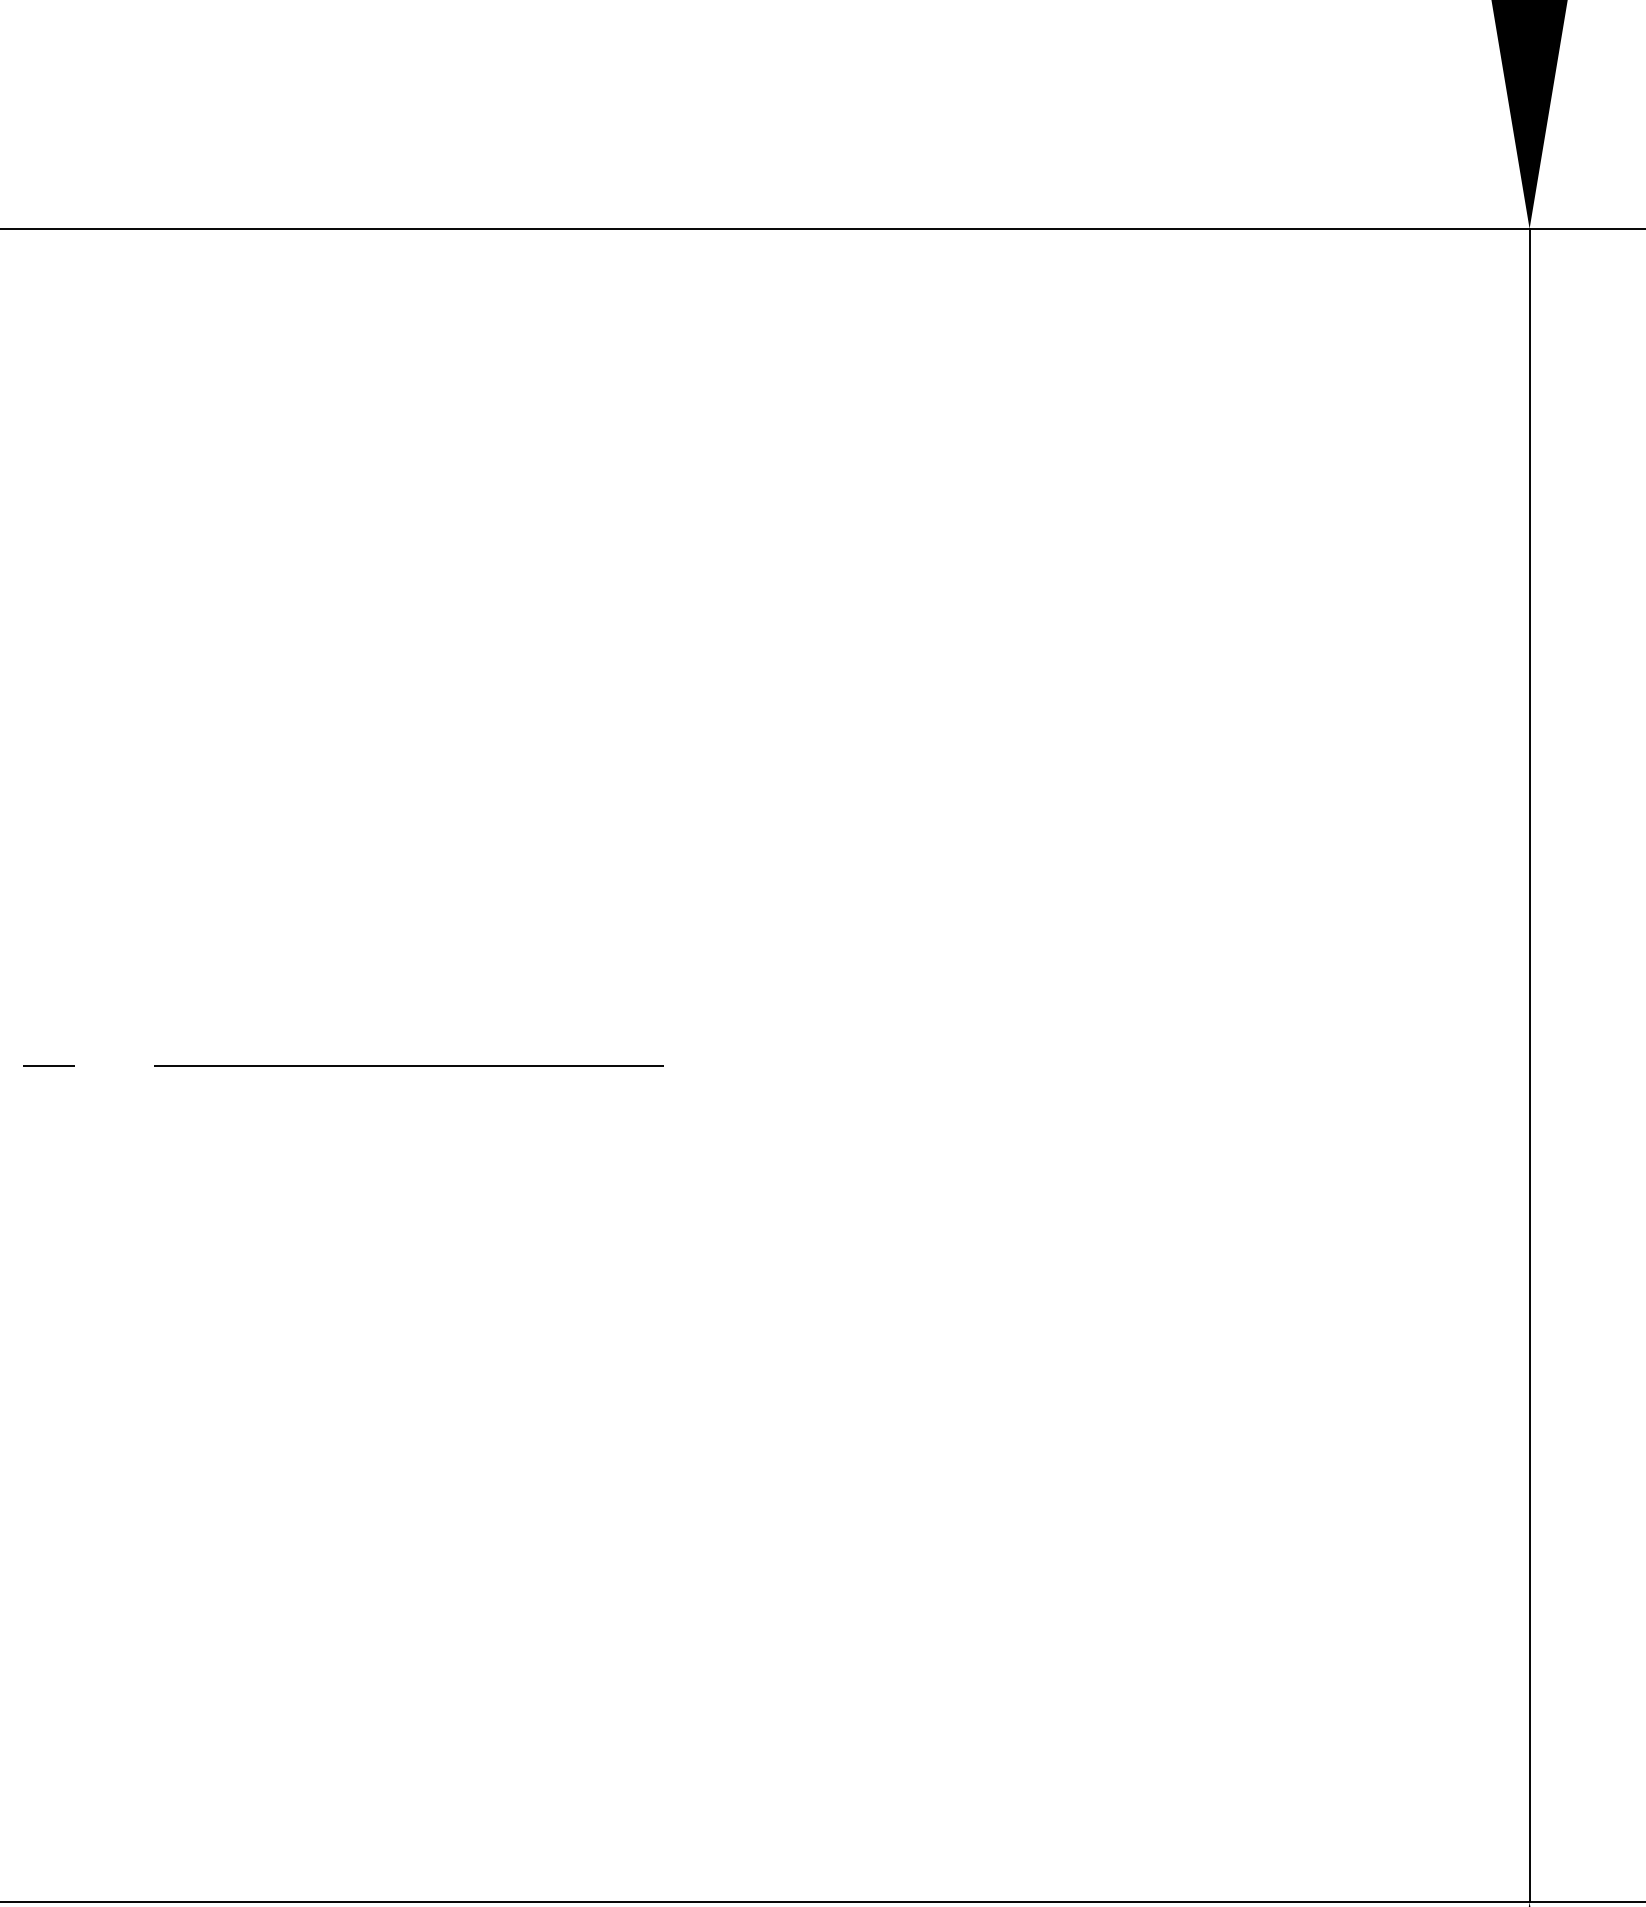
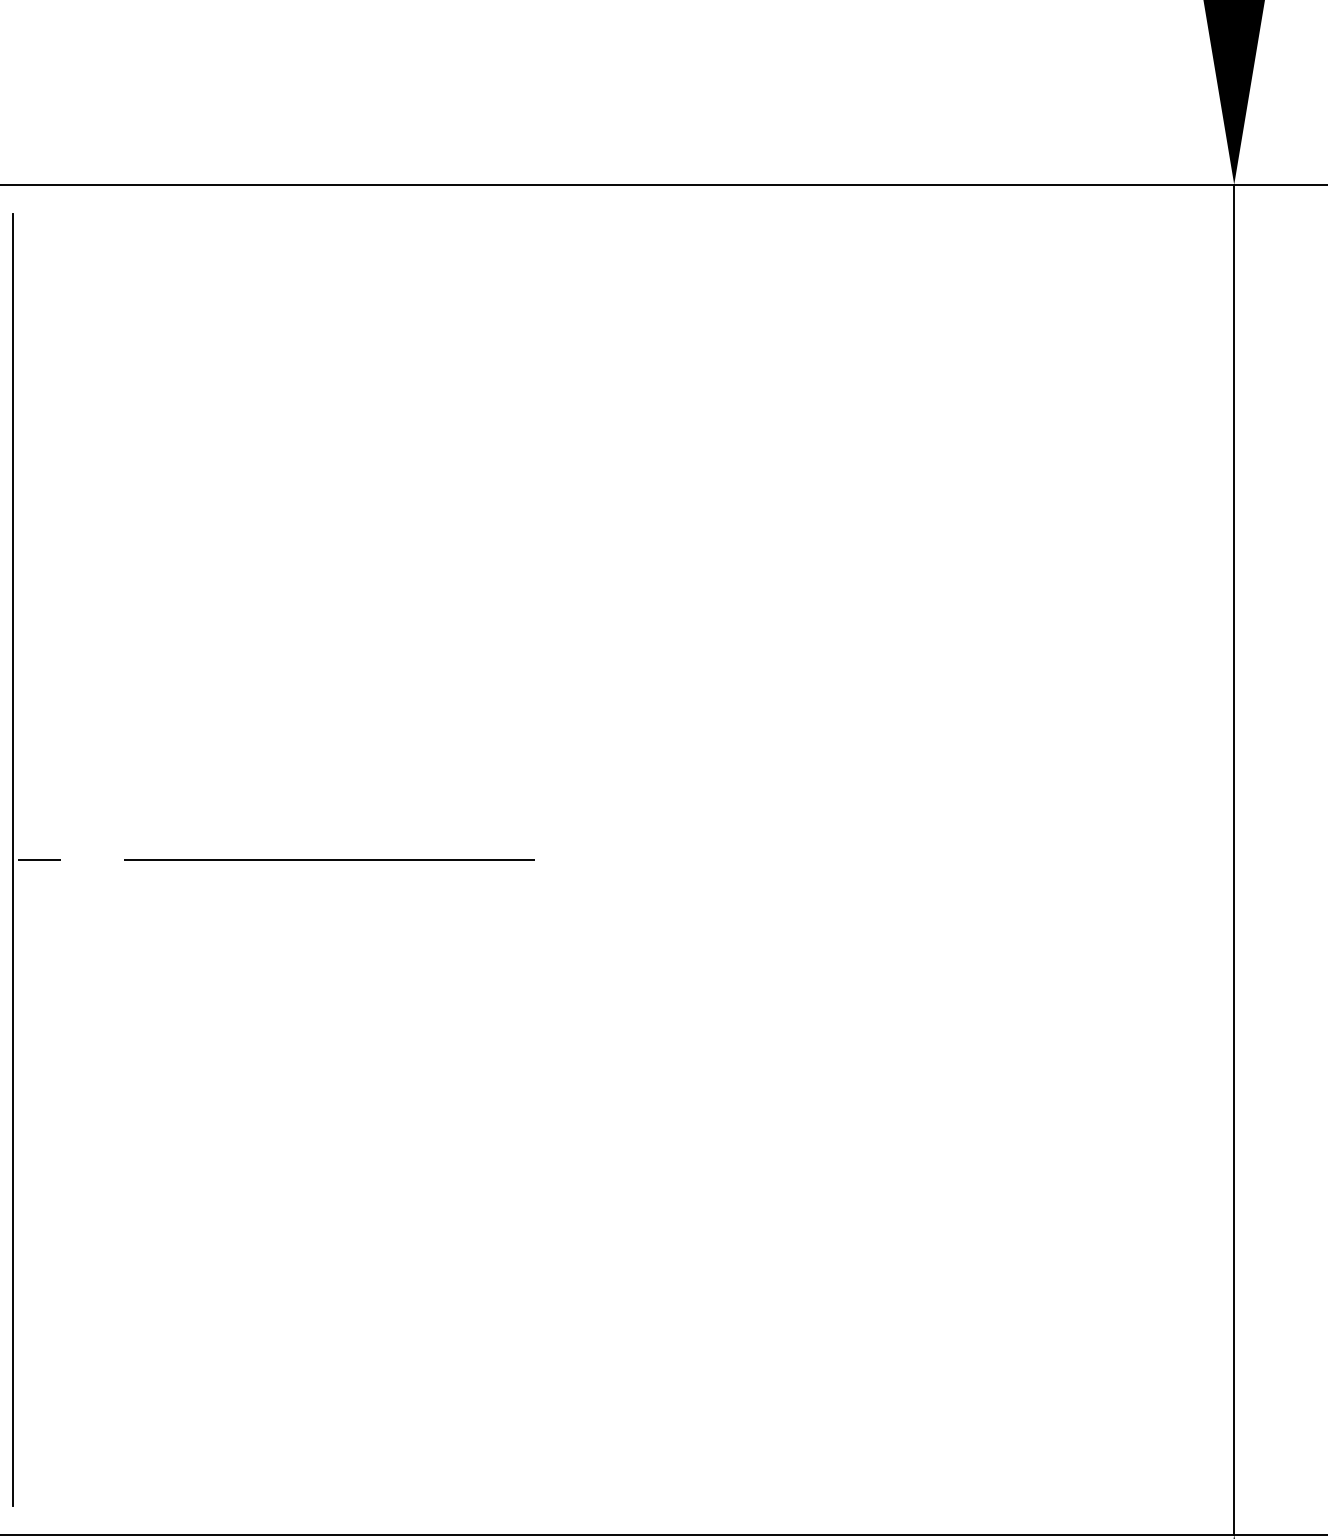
line: (15, 1065) -> (12, 859), added

